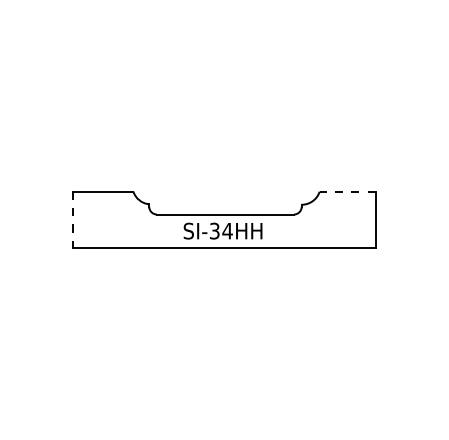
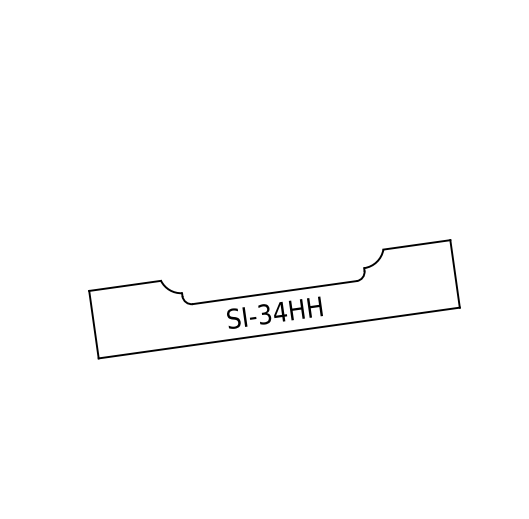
line: (347, 191) -> (416, 244), dashed -> solid
line: (73, 220) -> (94, 325), dashed -> solid

